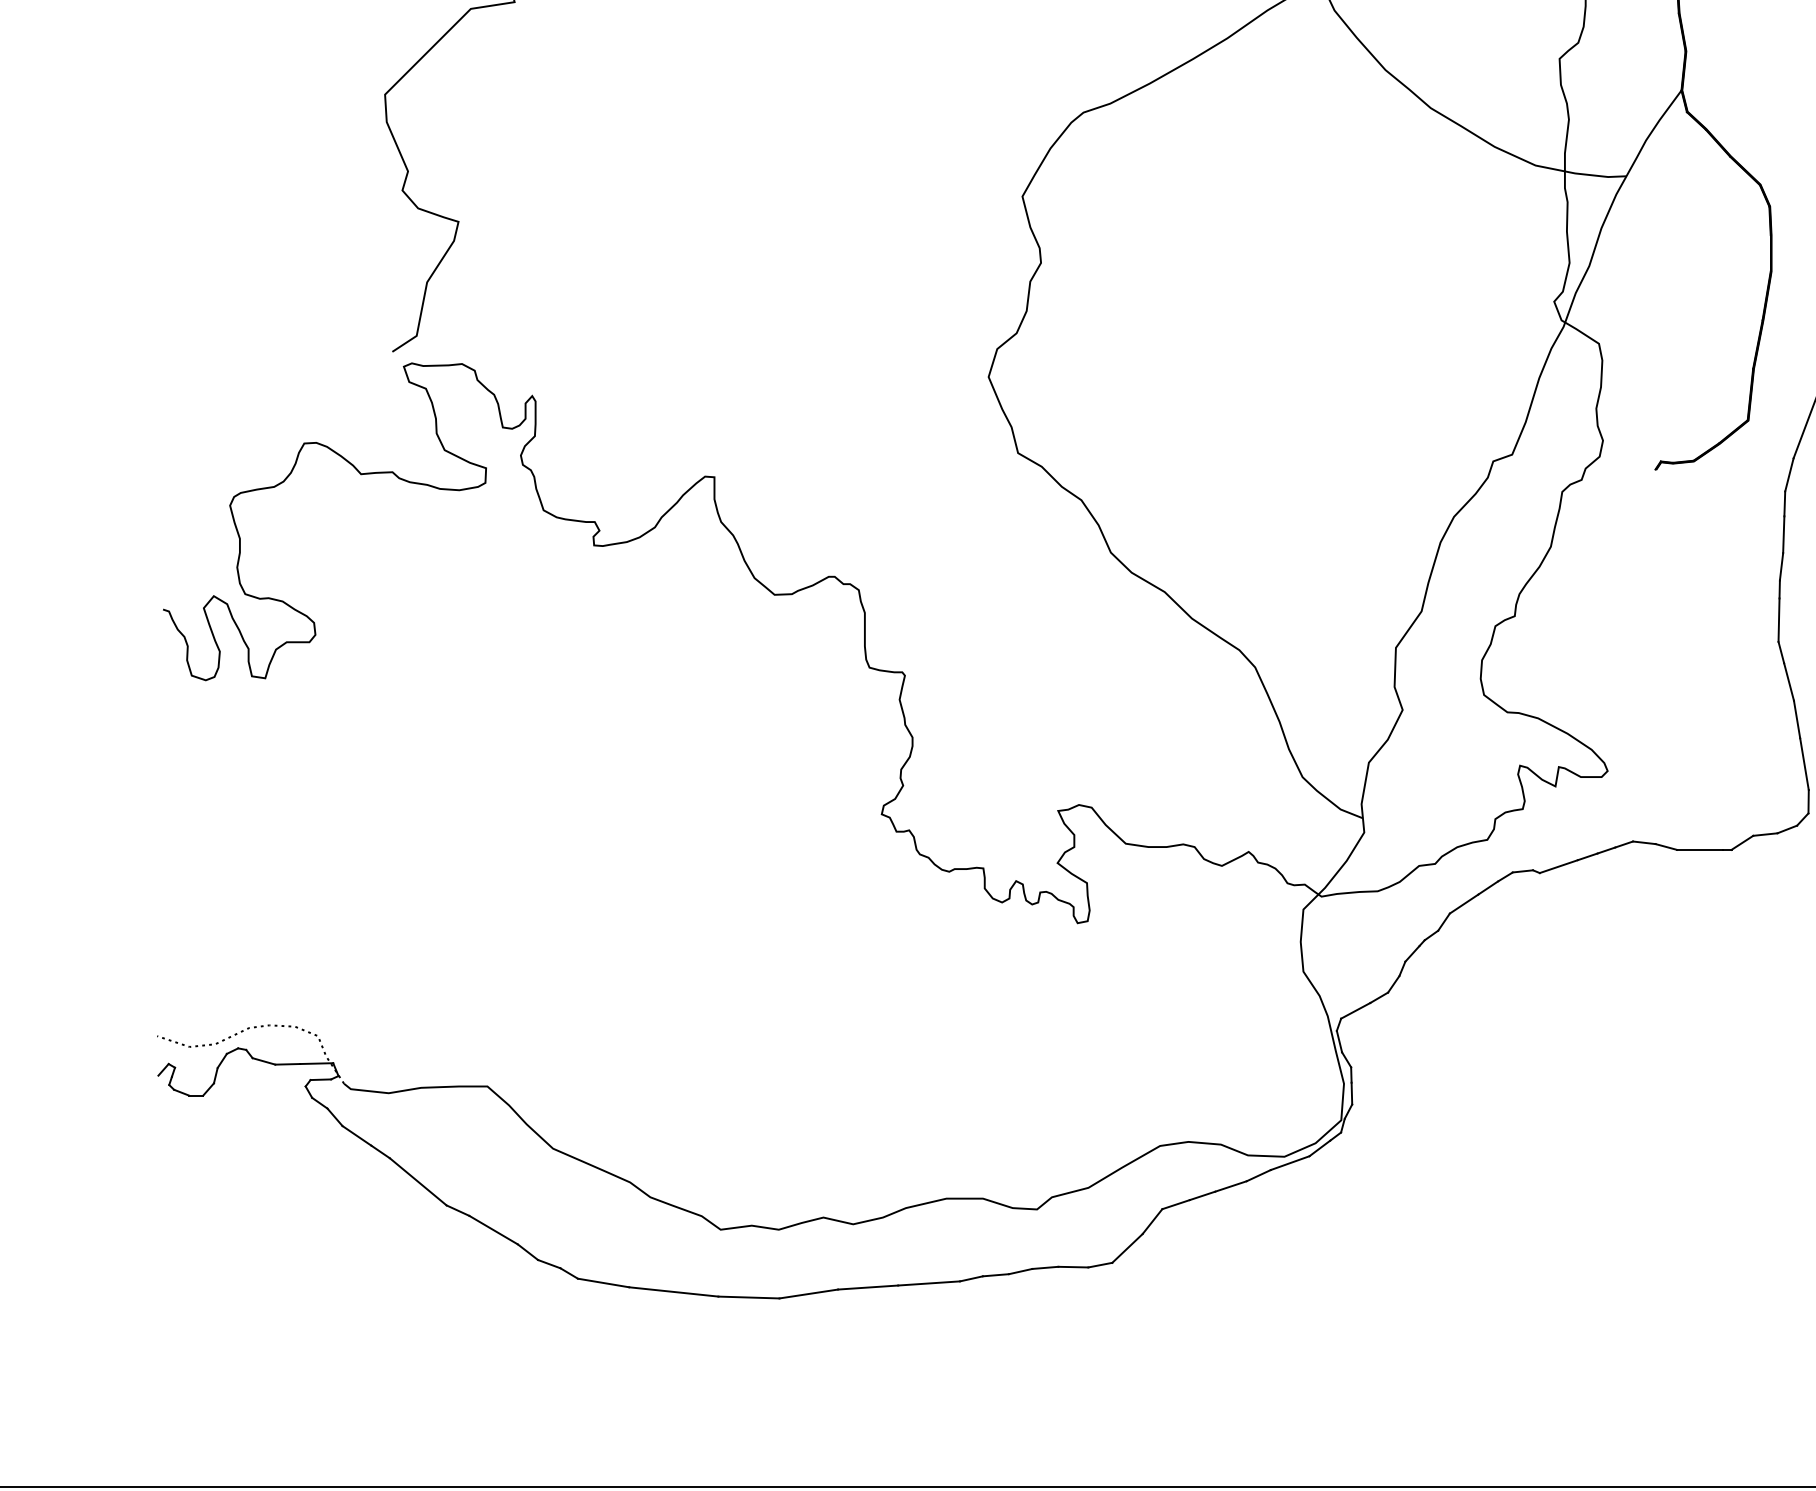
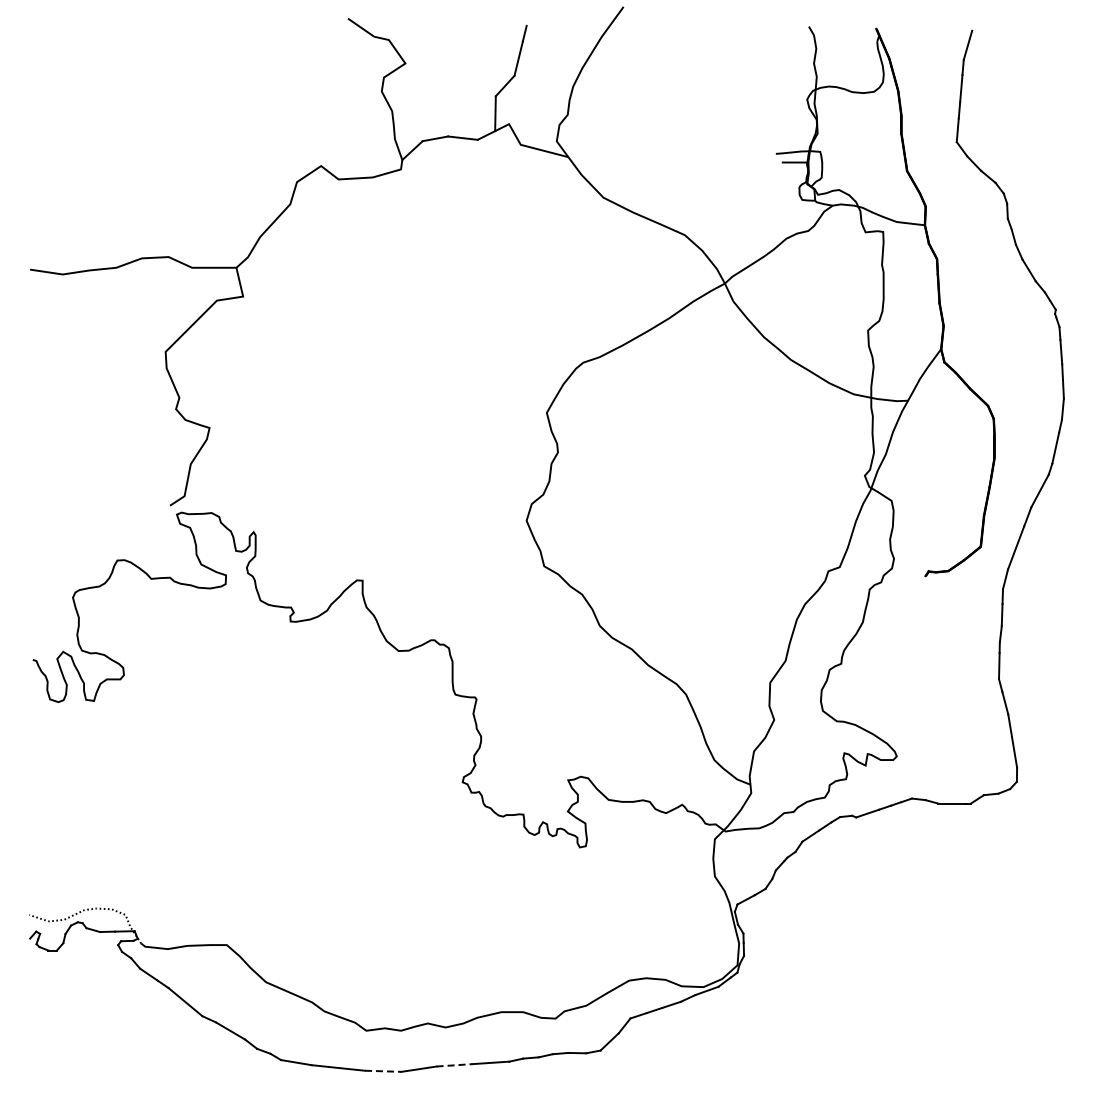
line: (869, 1287) -> (455, 1065), solid -> dashed
line: (749, 1297) -> (383, 1071), solid -> dashed

